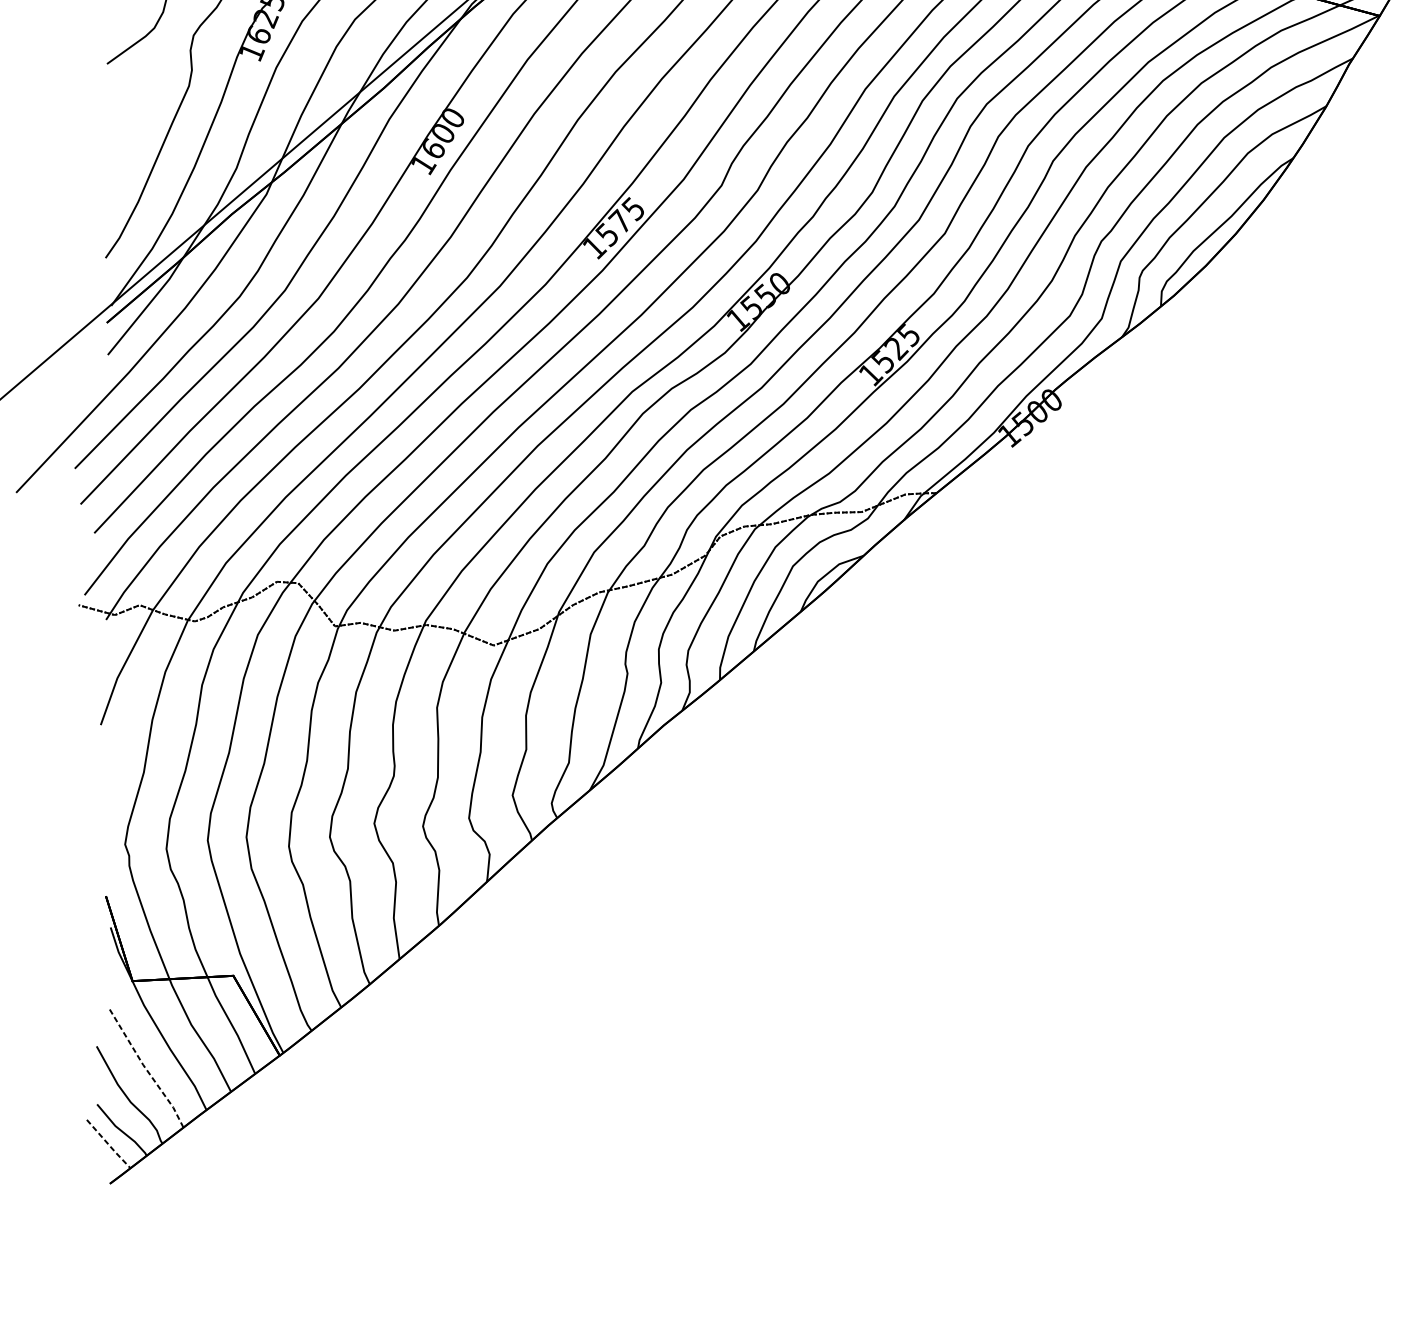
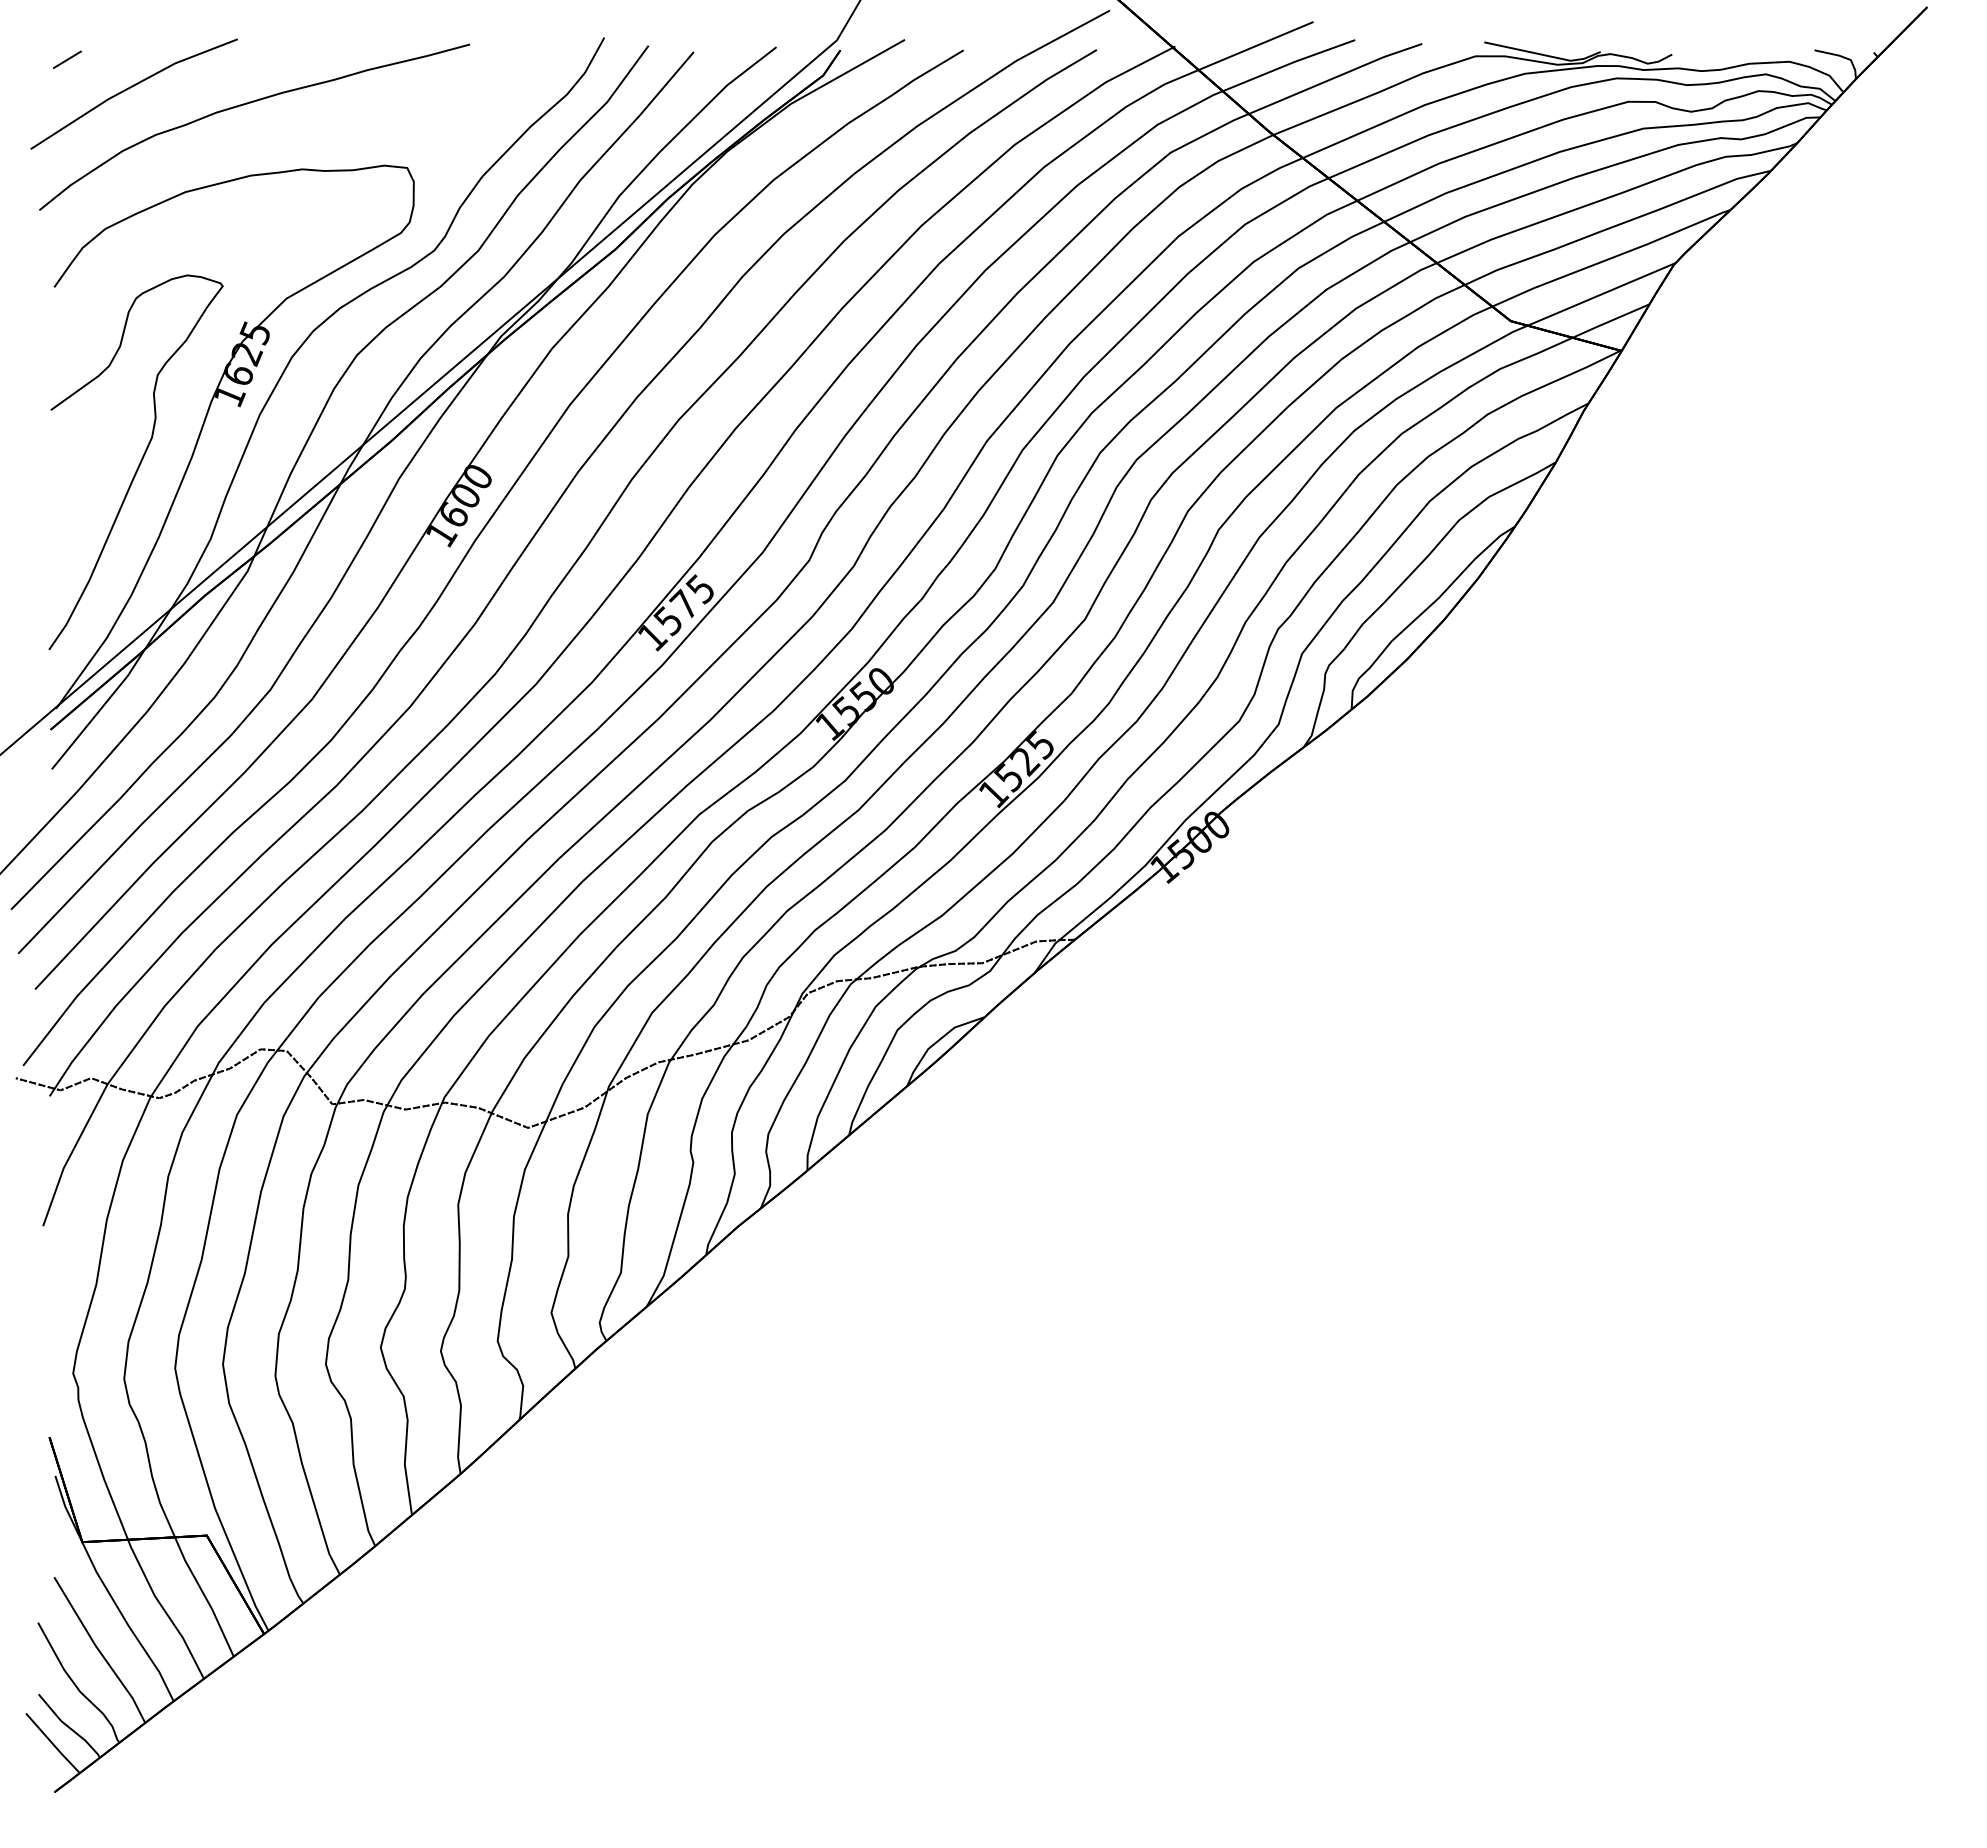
line: (146, 1069) -> (99, 1651), dashed -> solid
line: (109, 1145) -> (53, 1744), dashed -> solid

